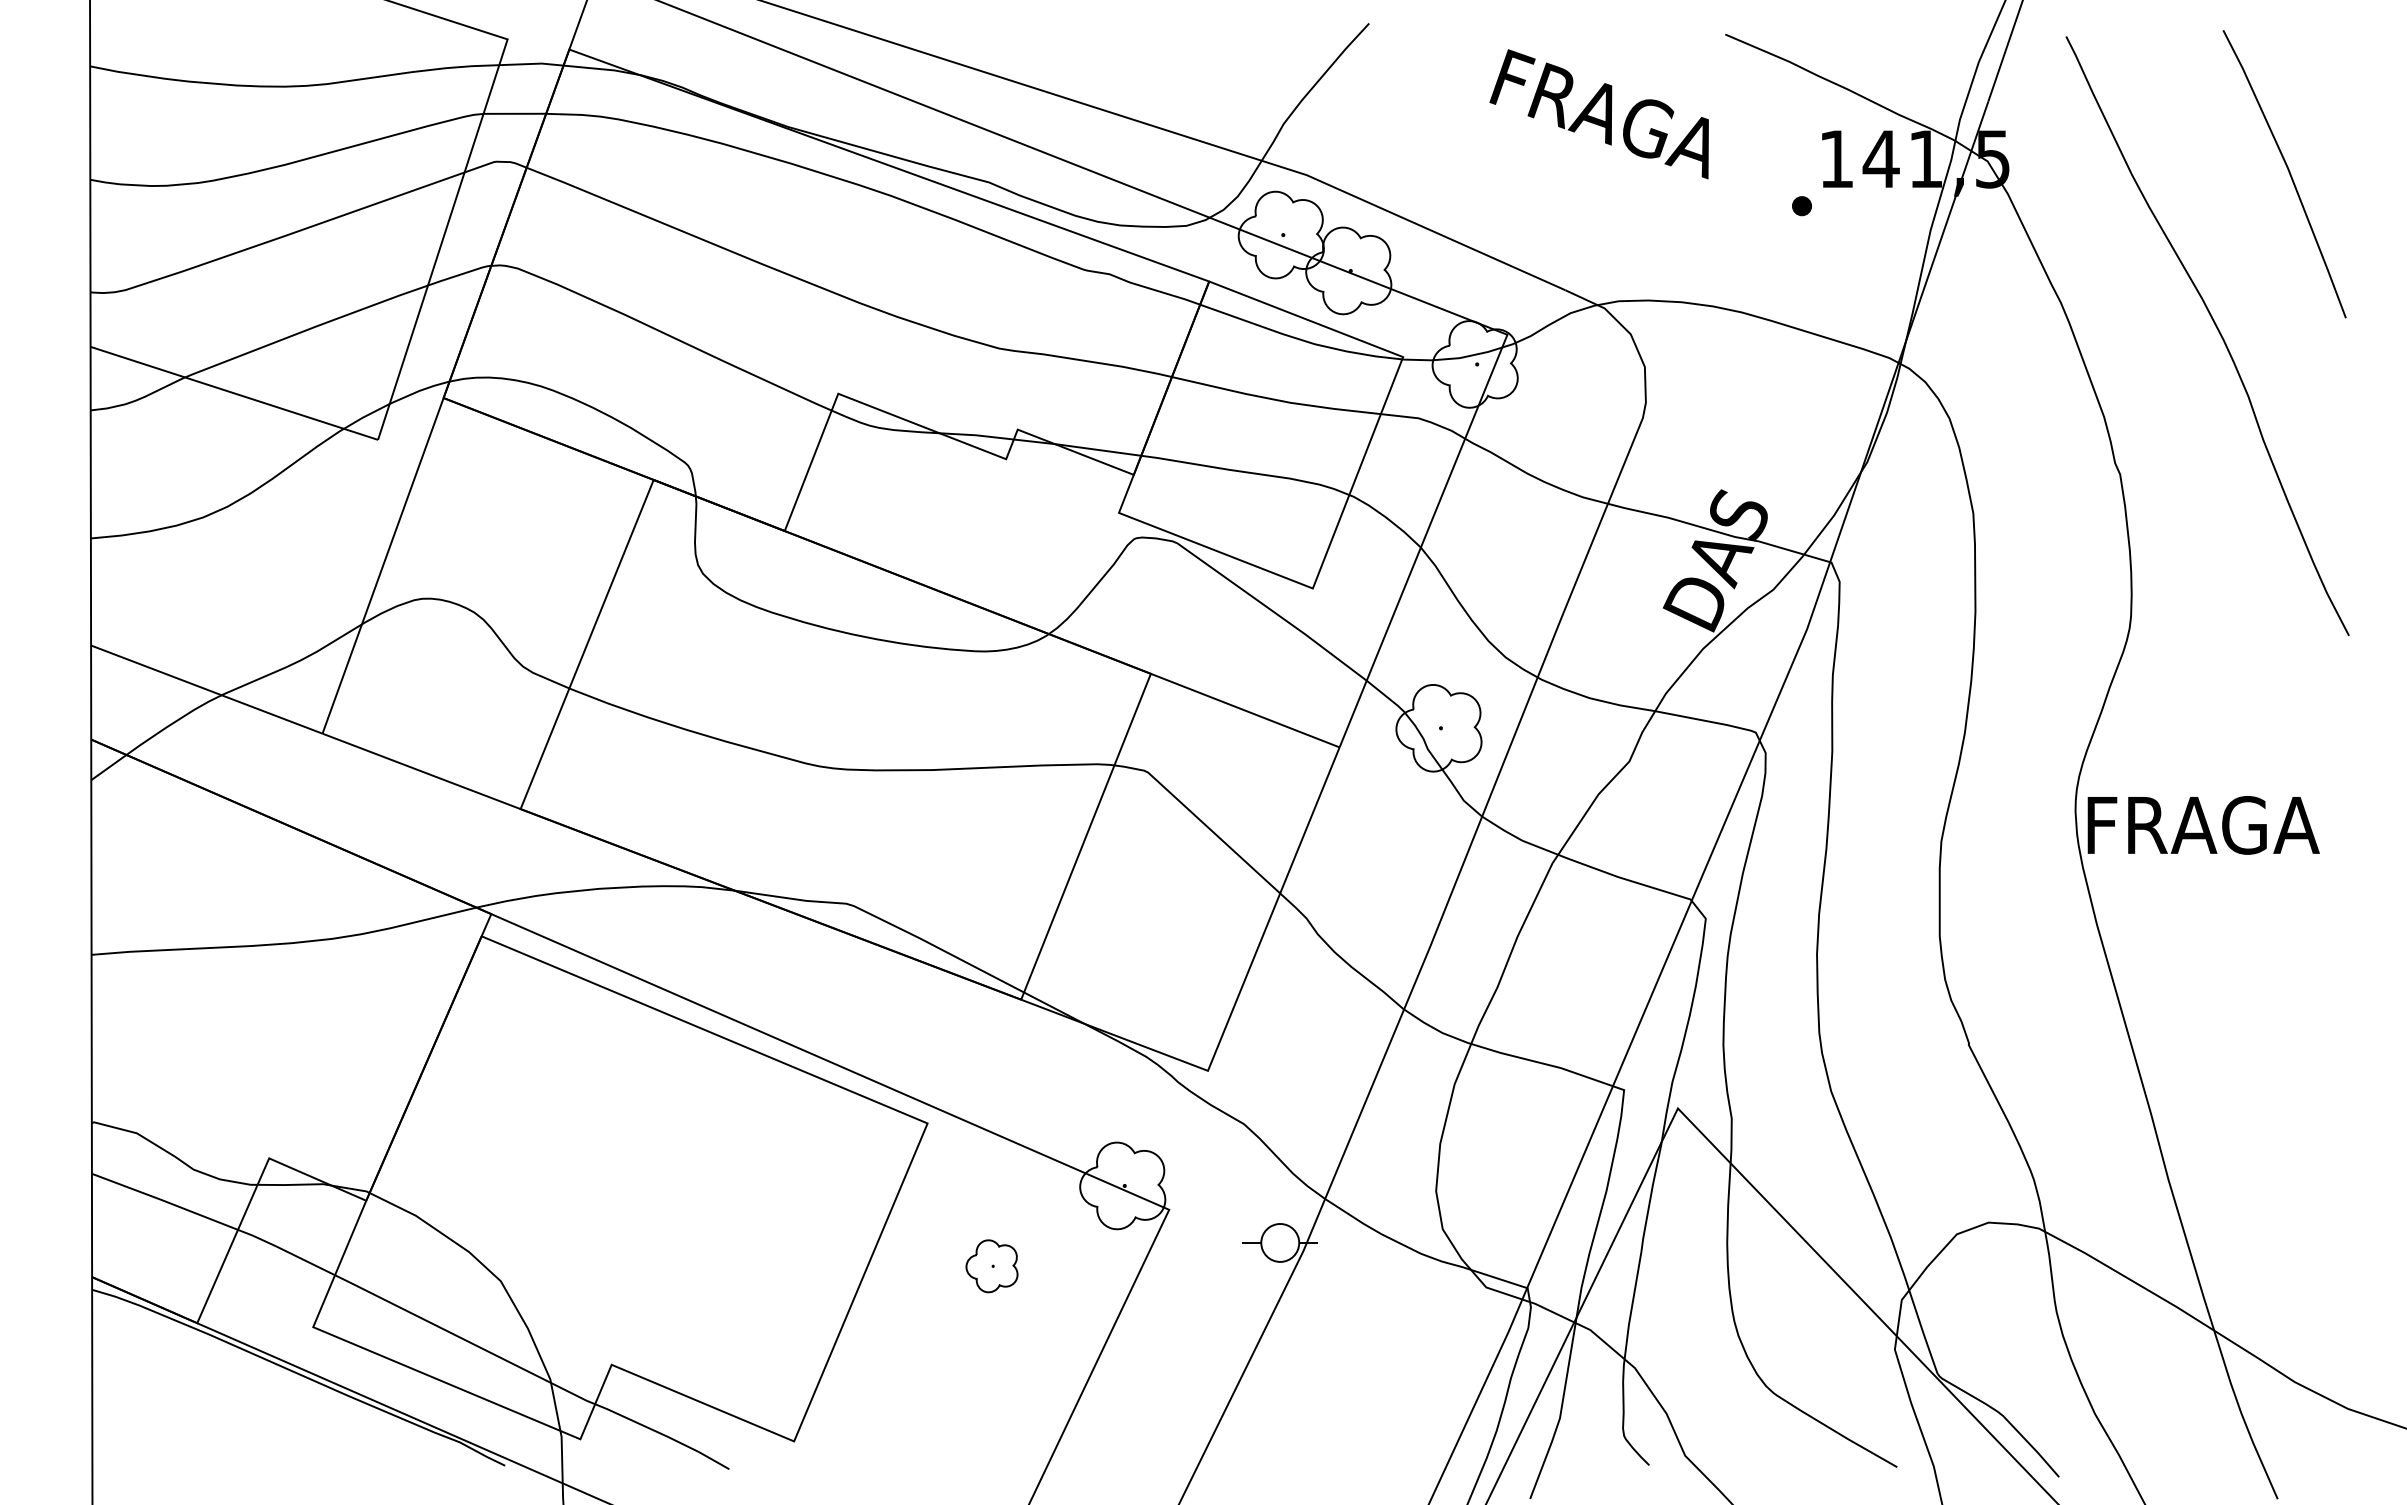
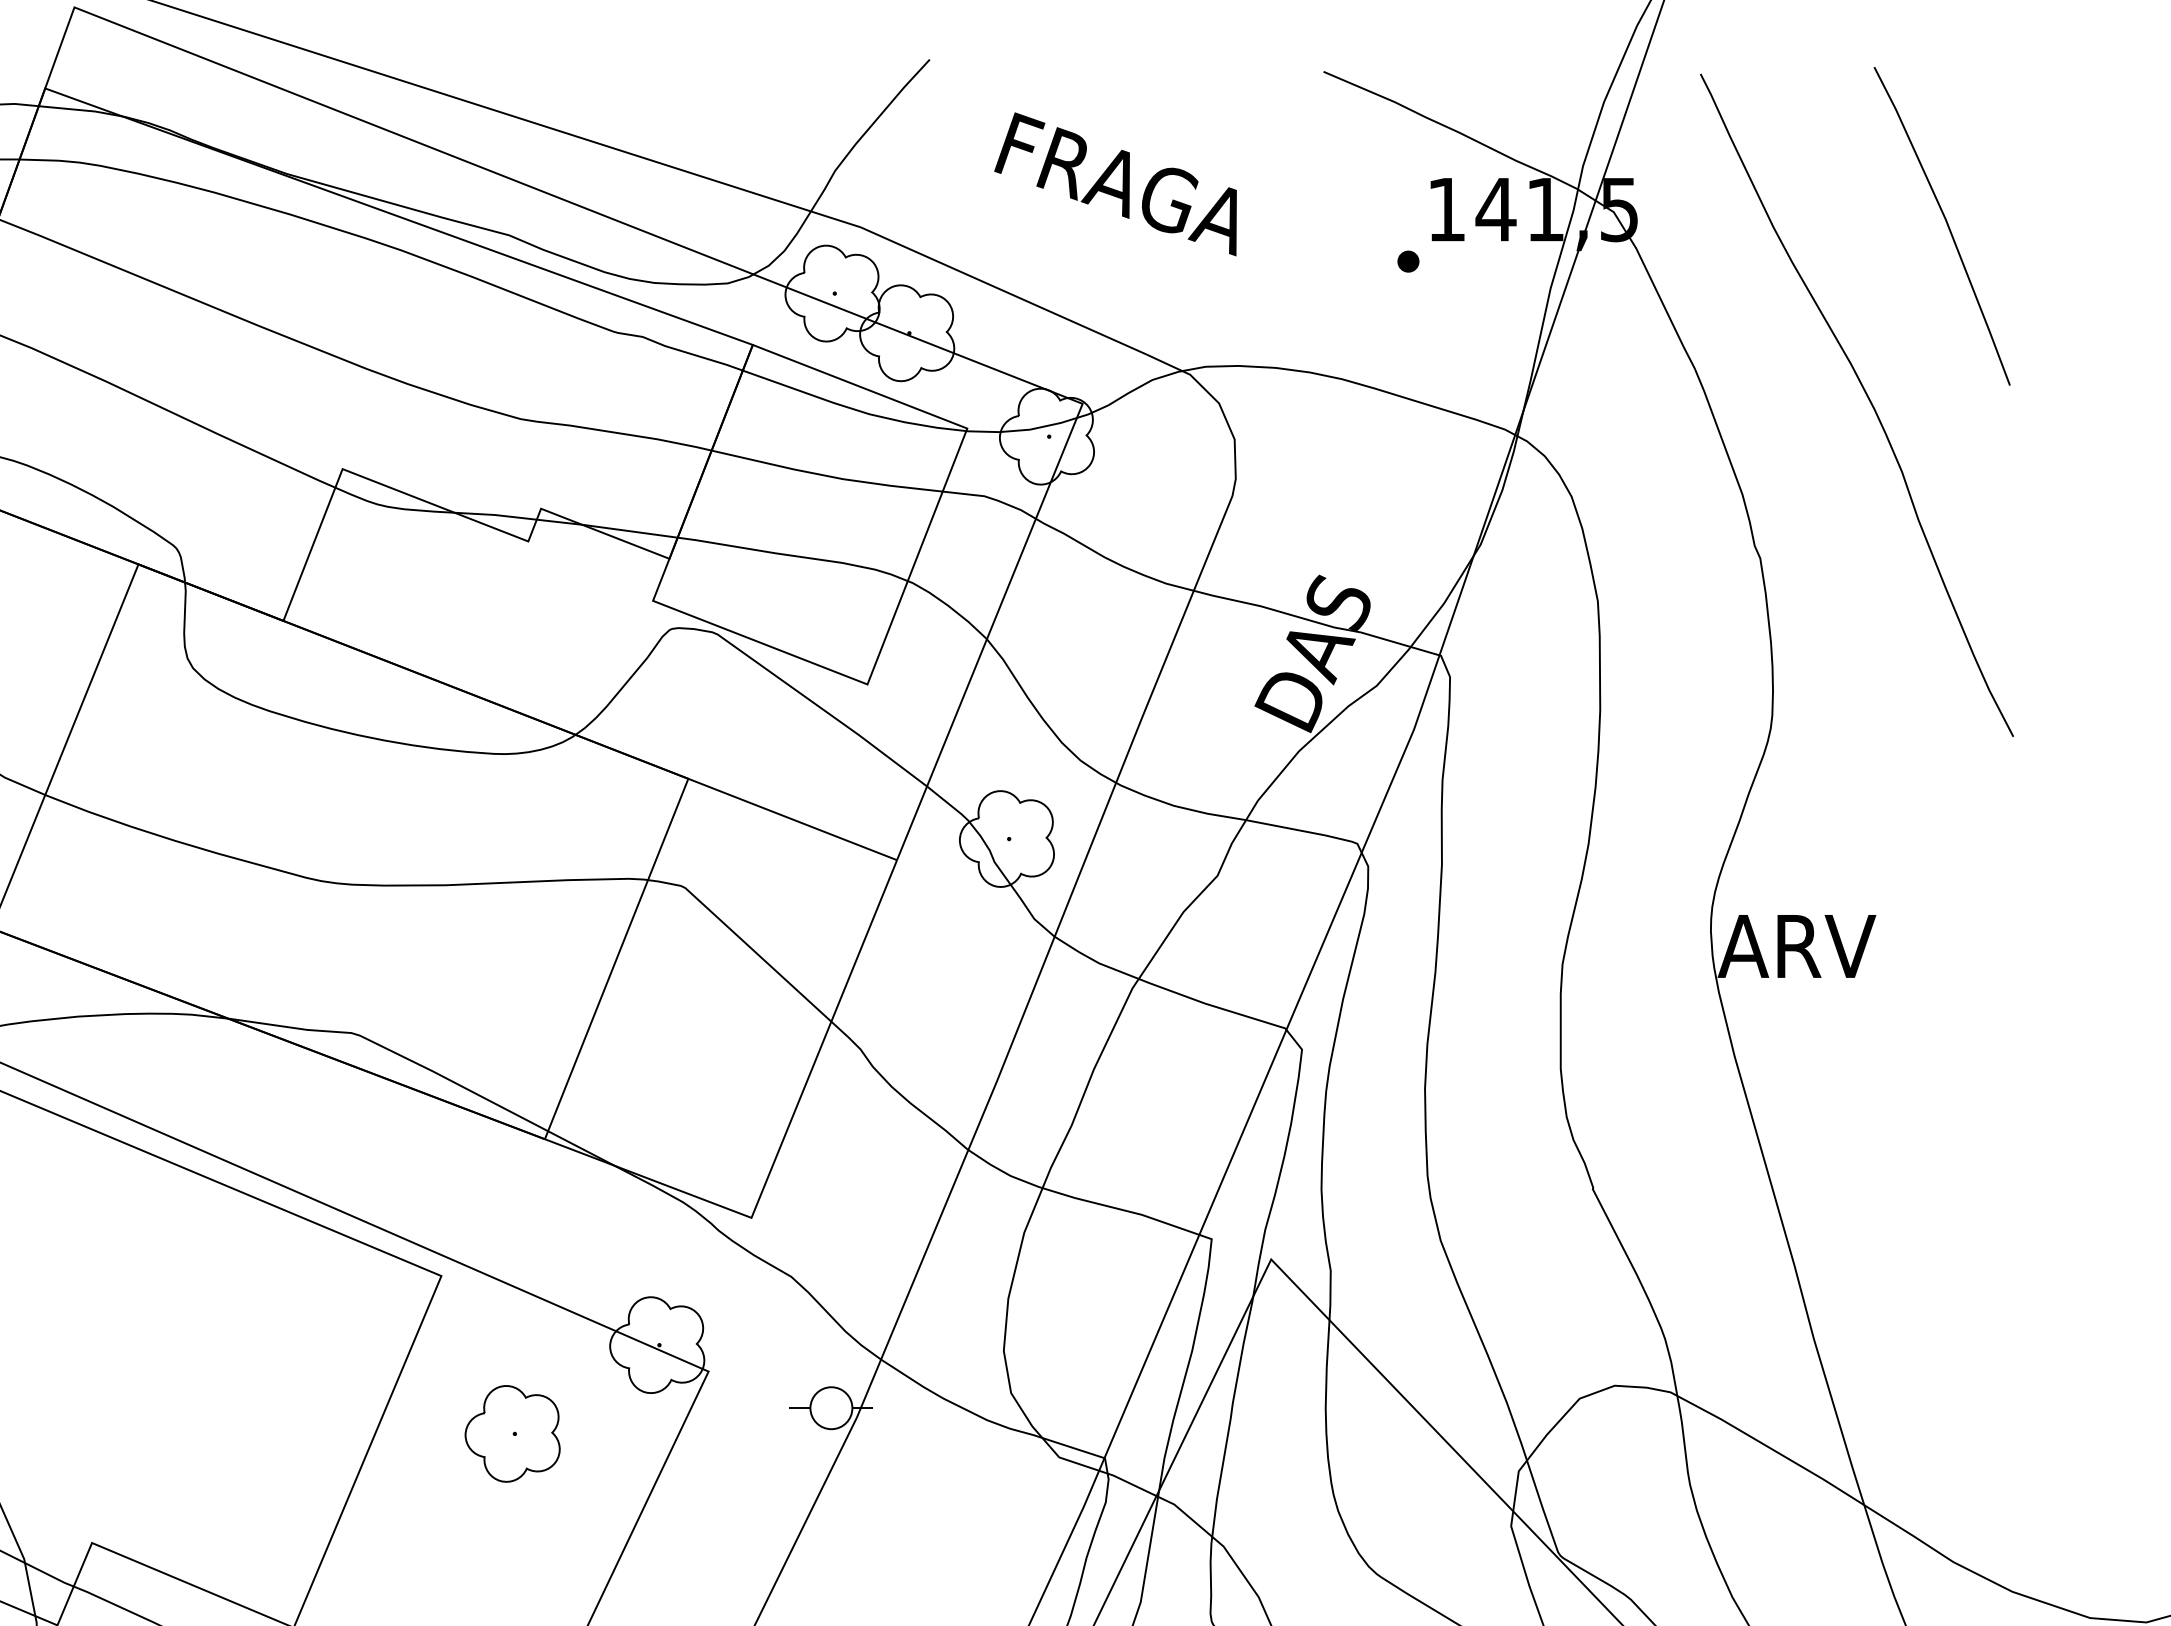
text: (1598, 114) -> (1114, 184), moved
text: (2200, 825) -> (1849, 946), FRAGA -> ARV
part: (991, 1266) -> (512, 1434), size x1.67

